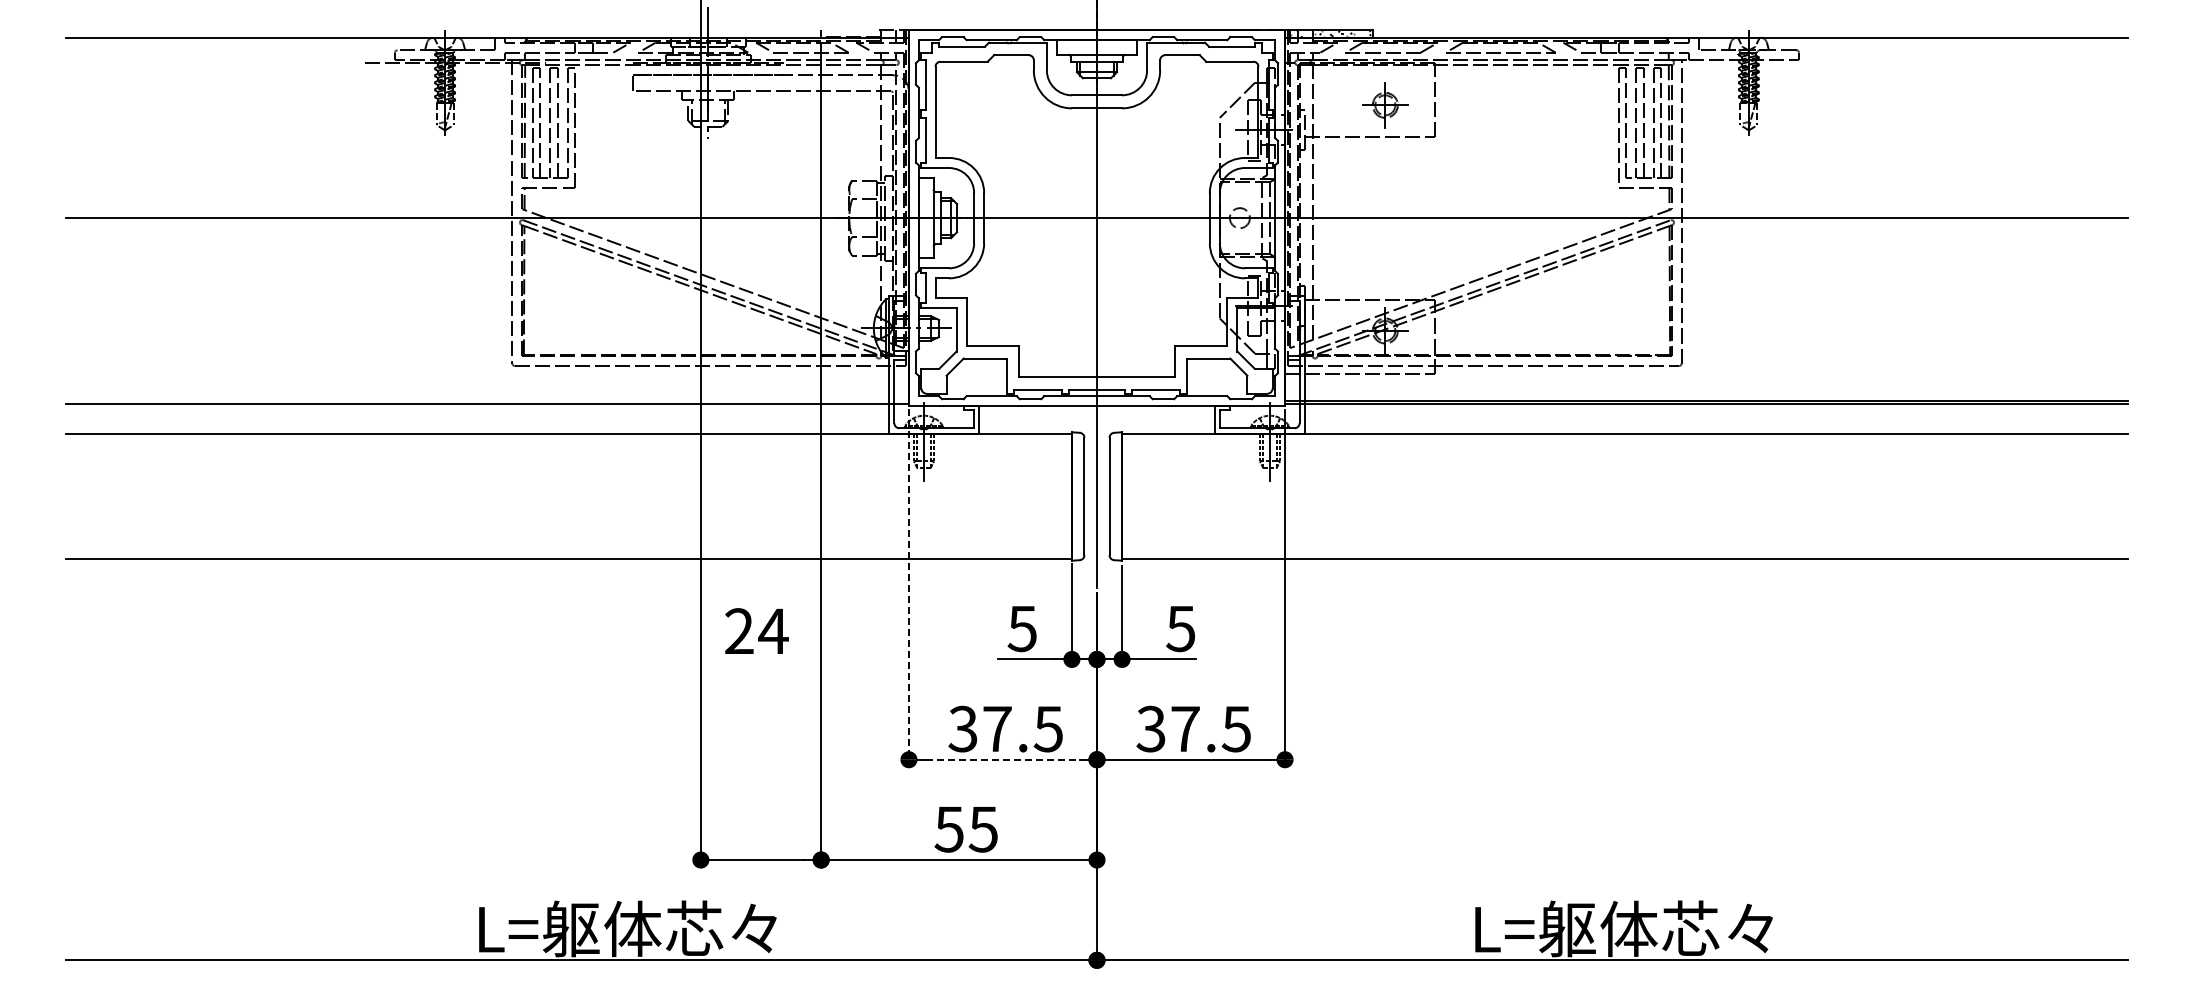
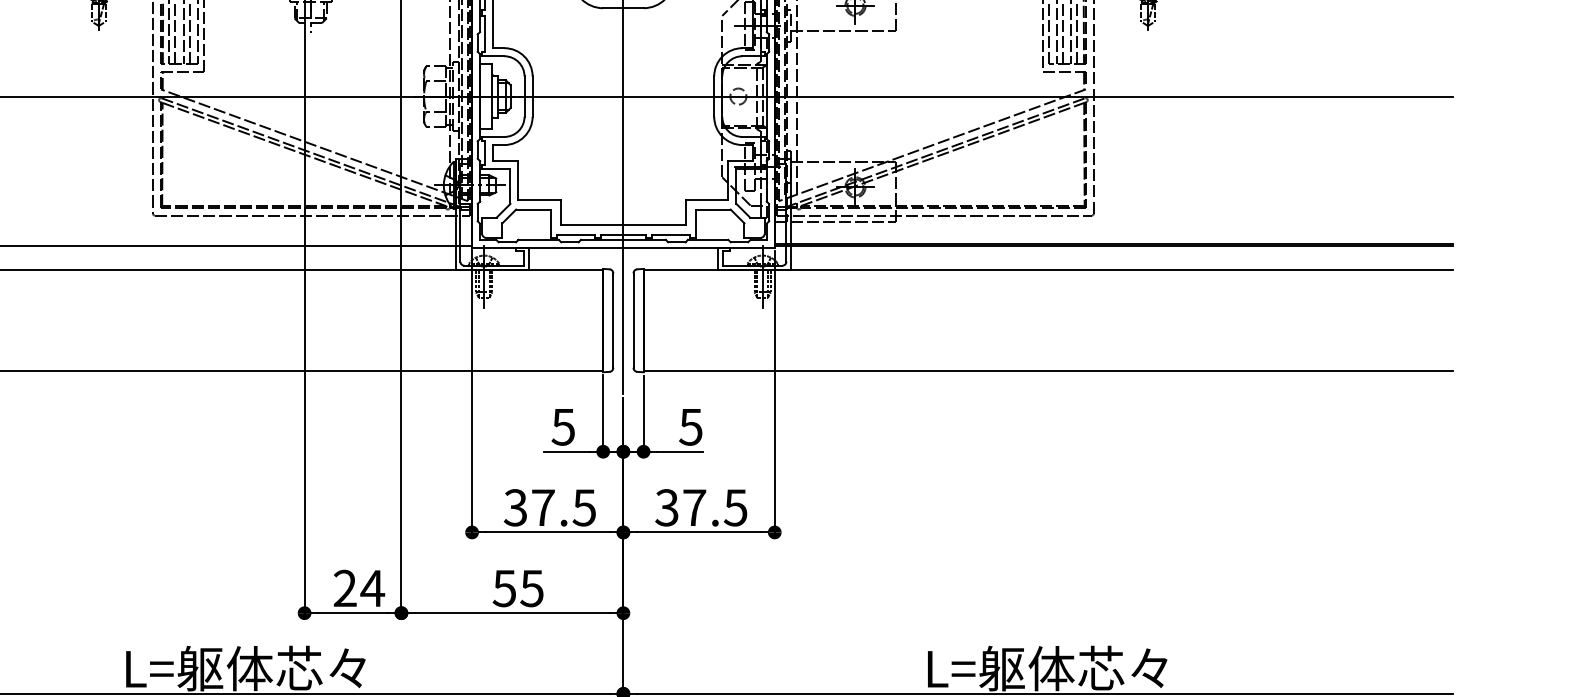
line: (908, 587) -> (471, 393), dashed -> solid
text: (756, 630) -> (359, 587), moved
line: (1002, 759) -> (547, 532), dashed -> solid

